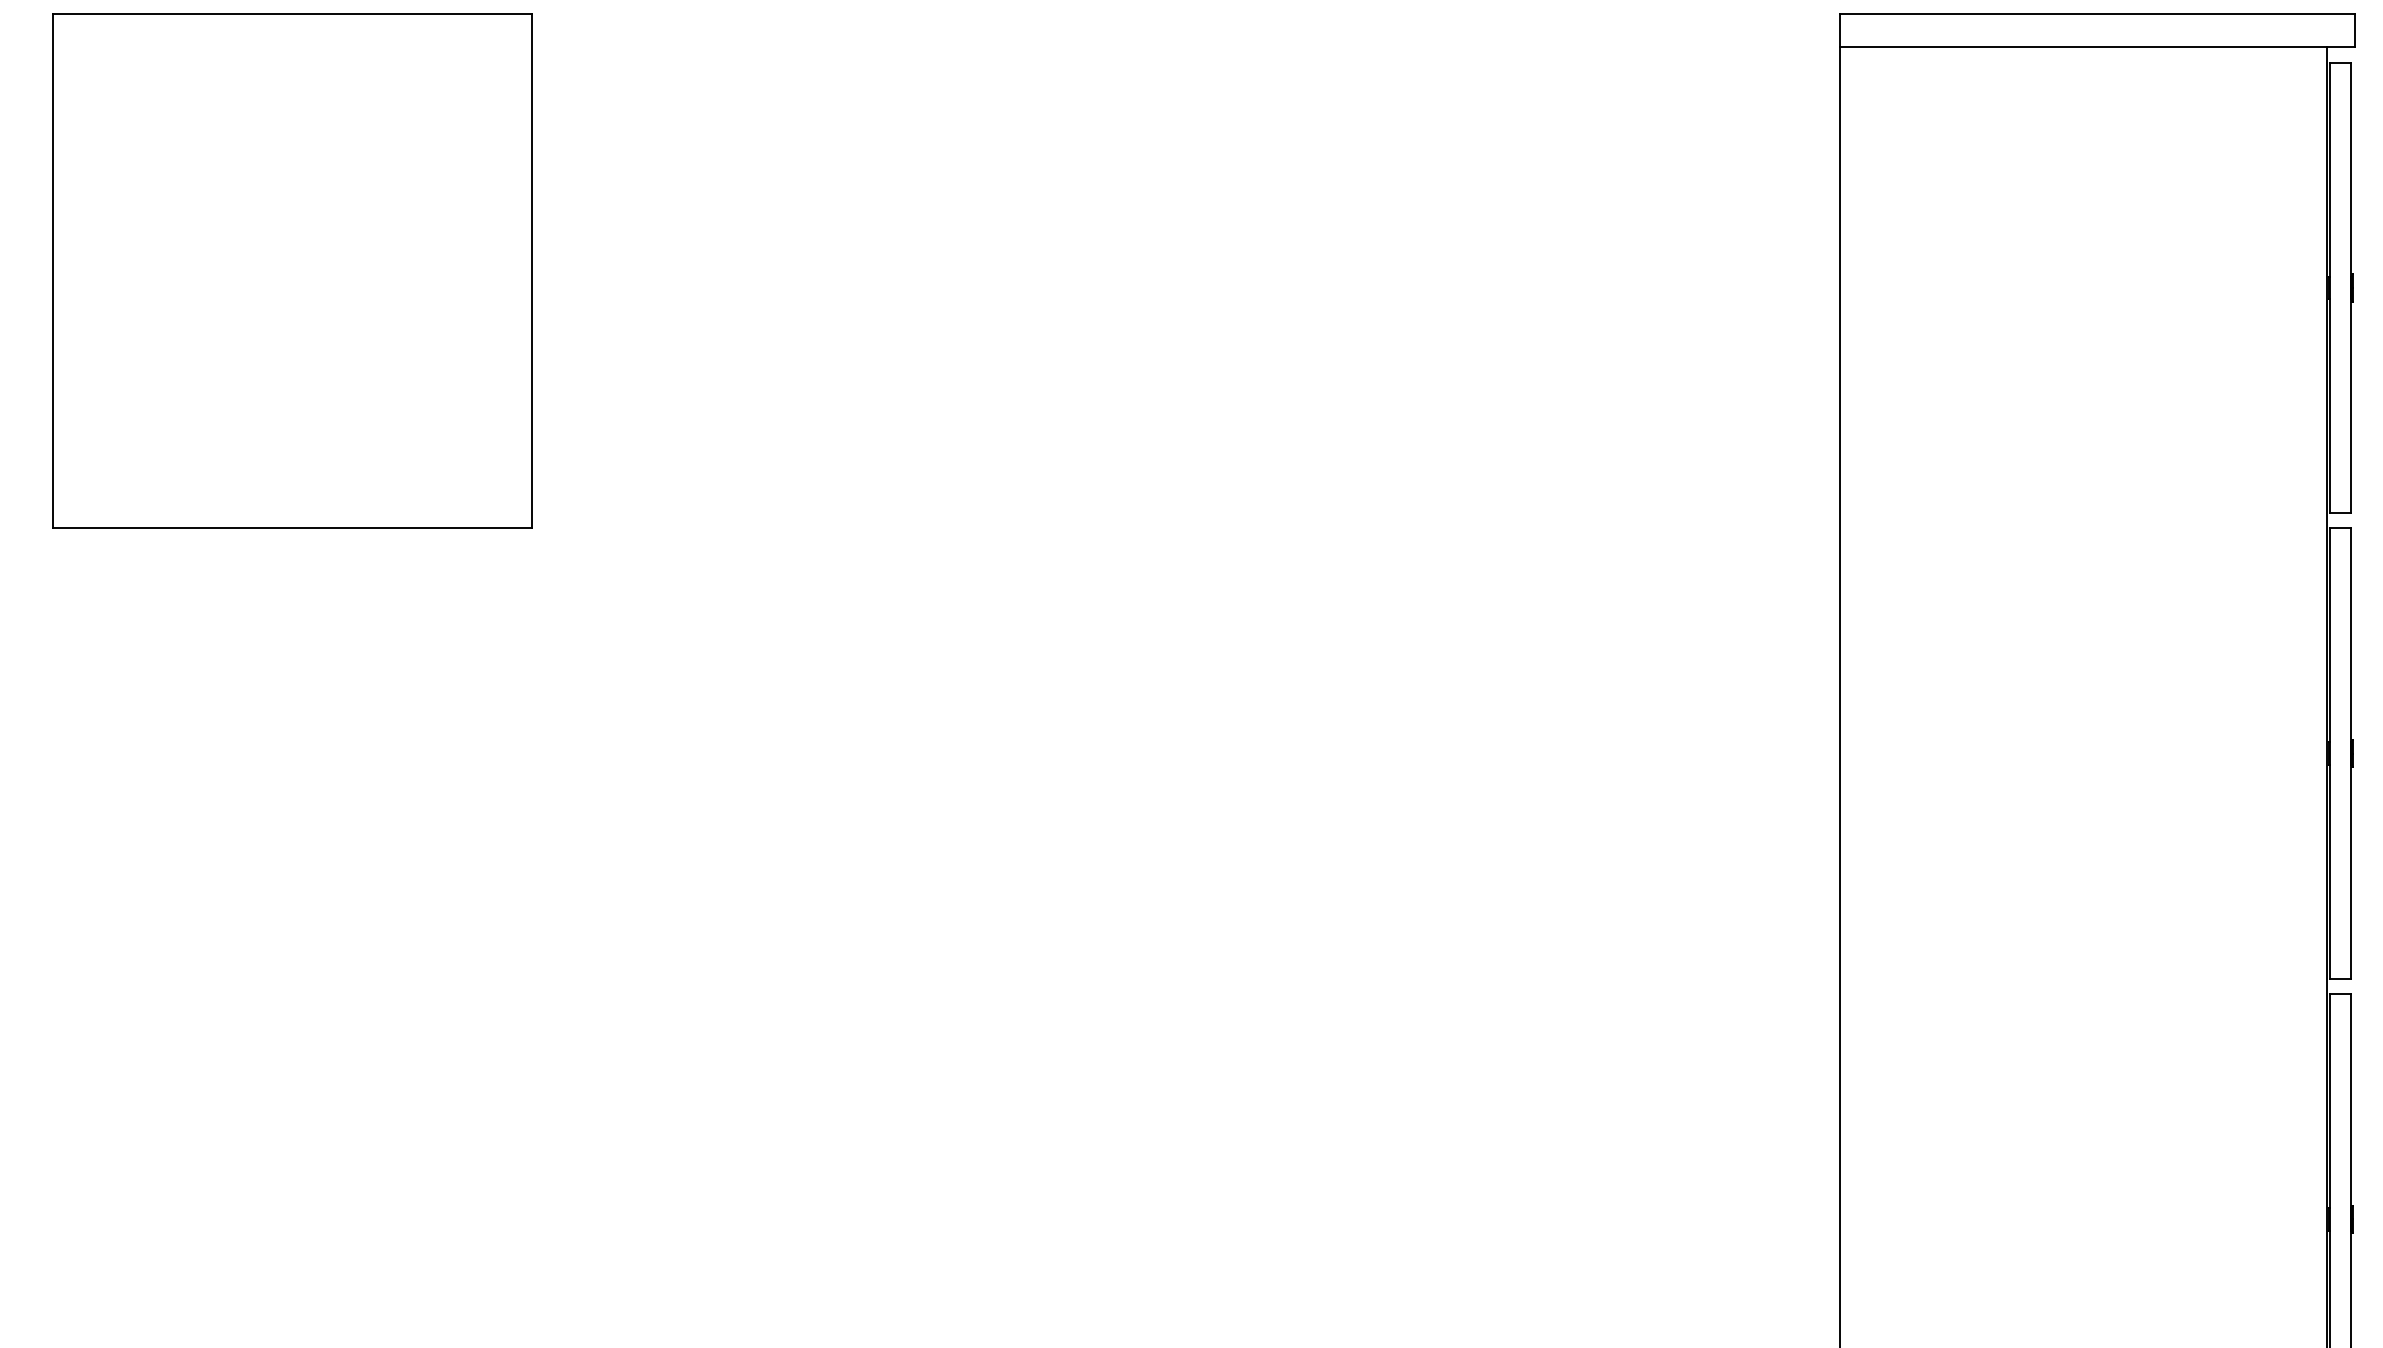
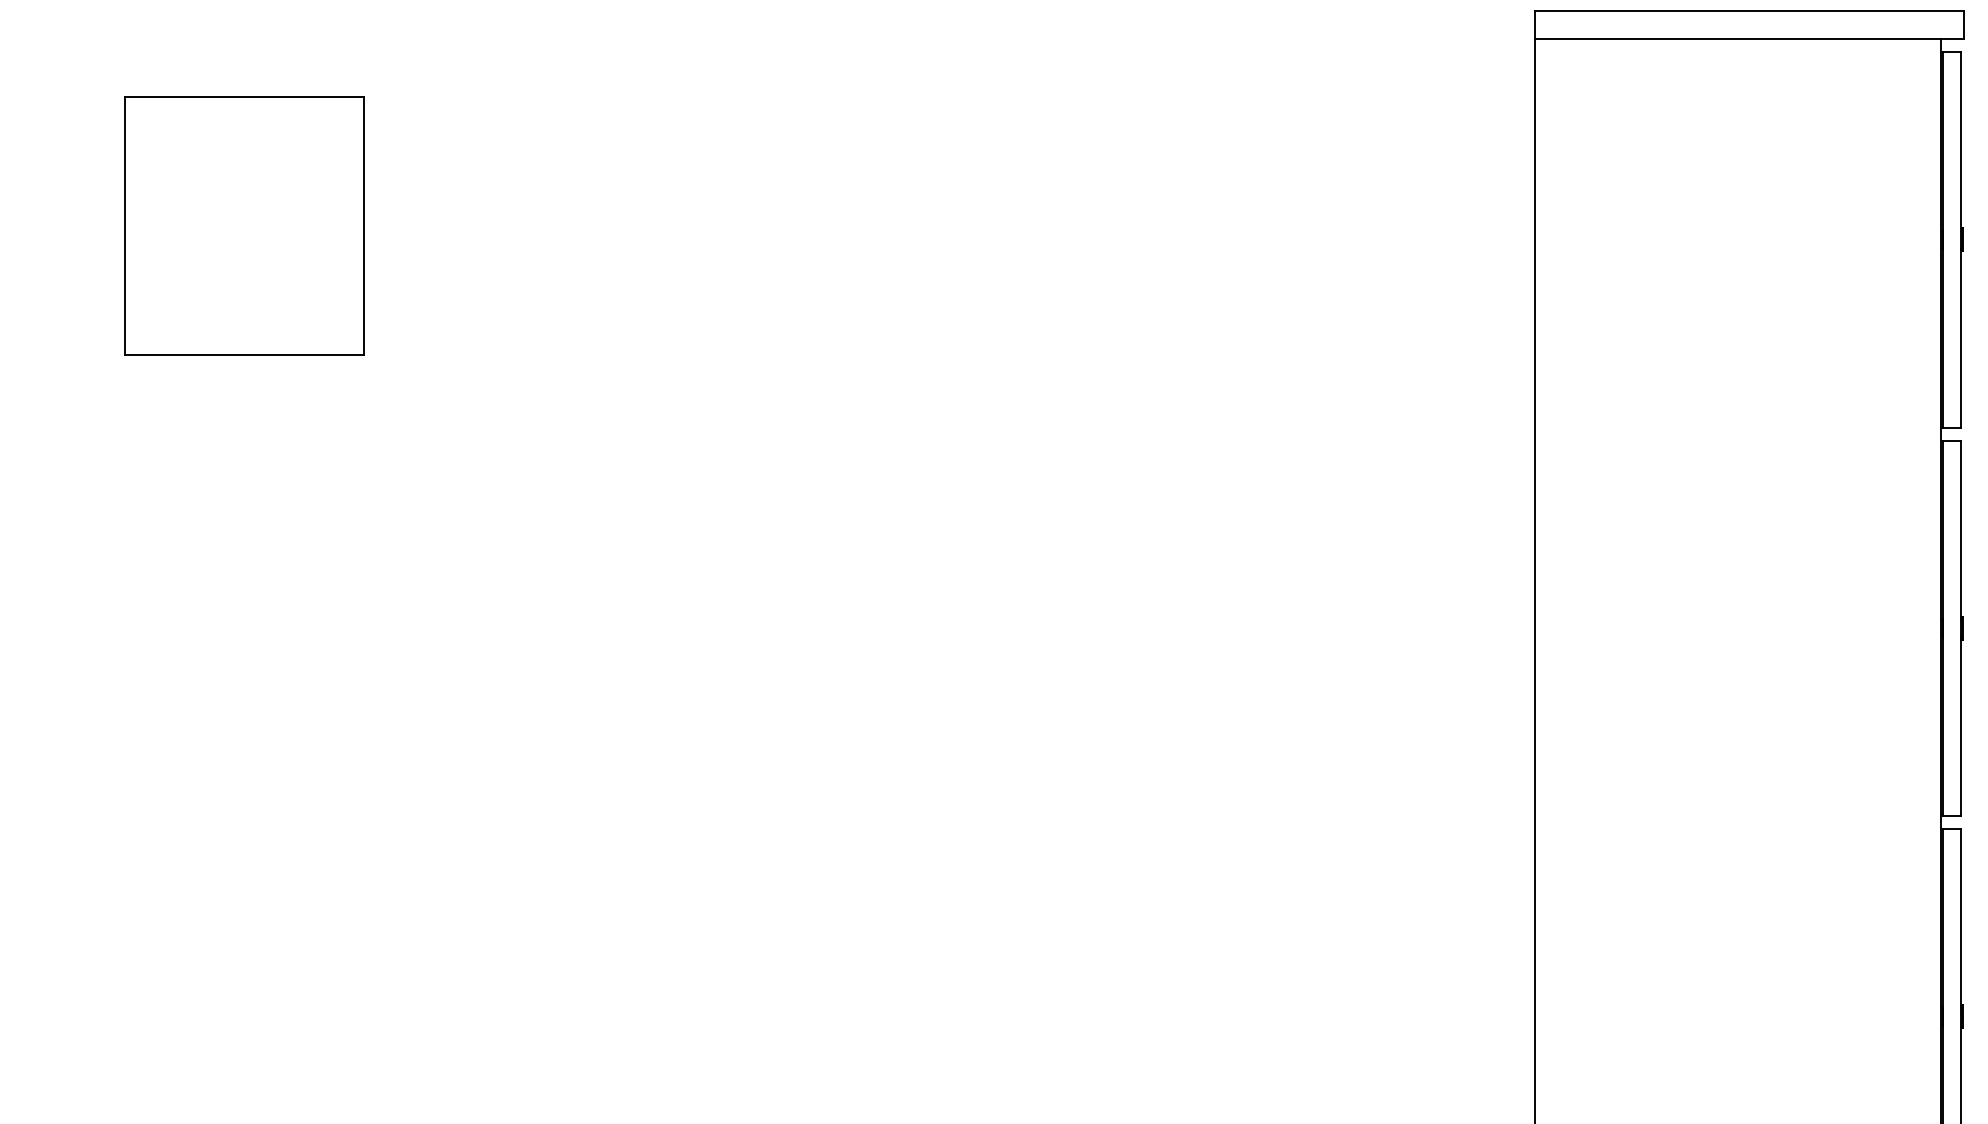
part: (292, 270) -> (244, 225), size x0.6

